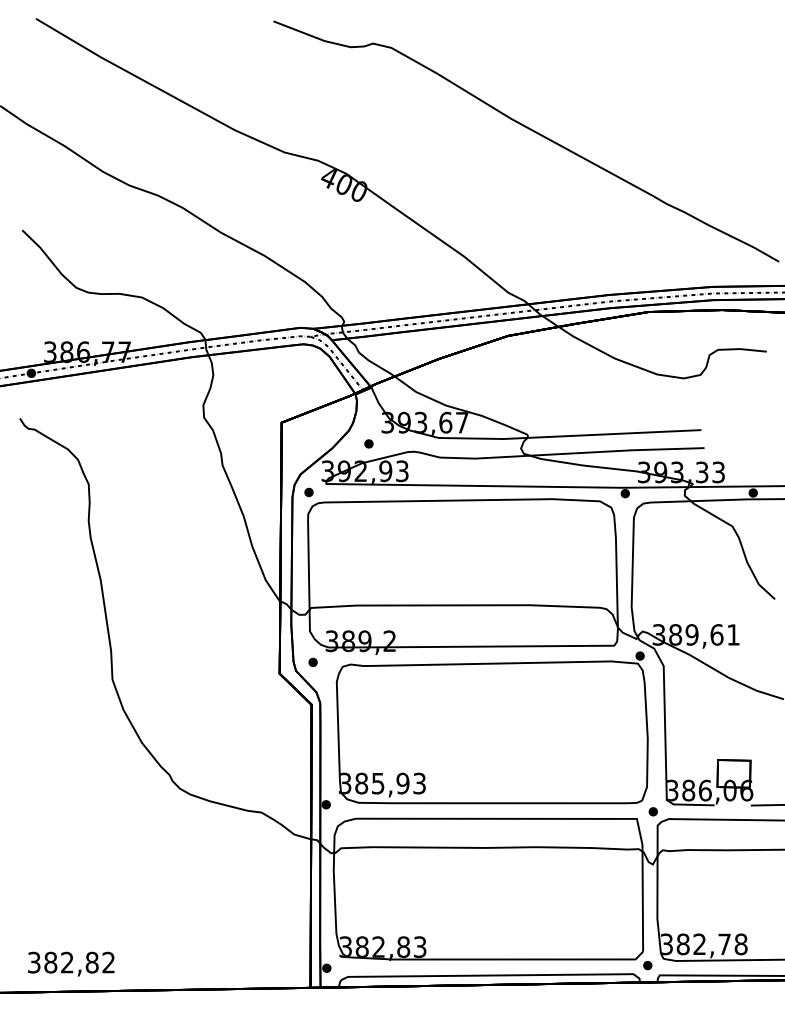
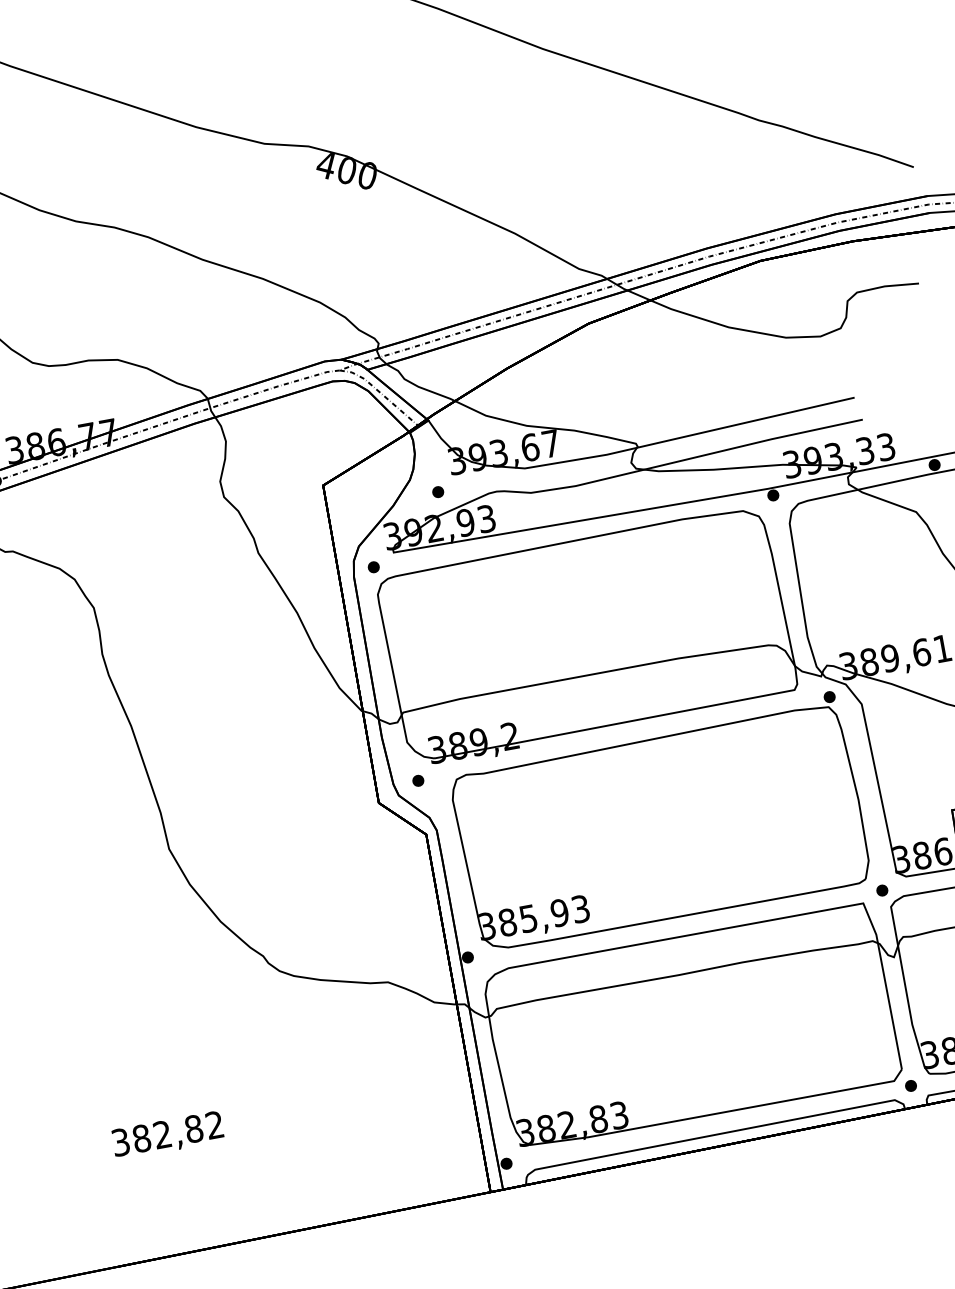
text: (71, 963) -> (168, 1134), moved

